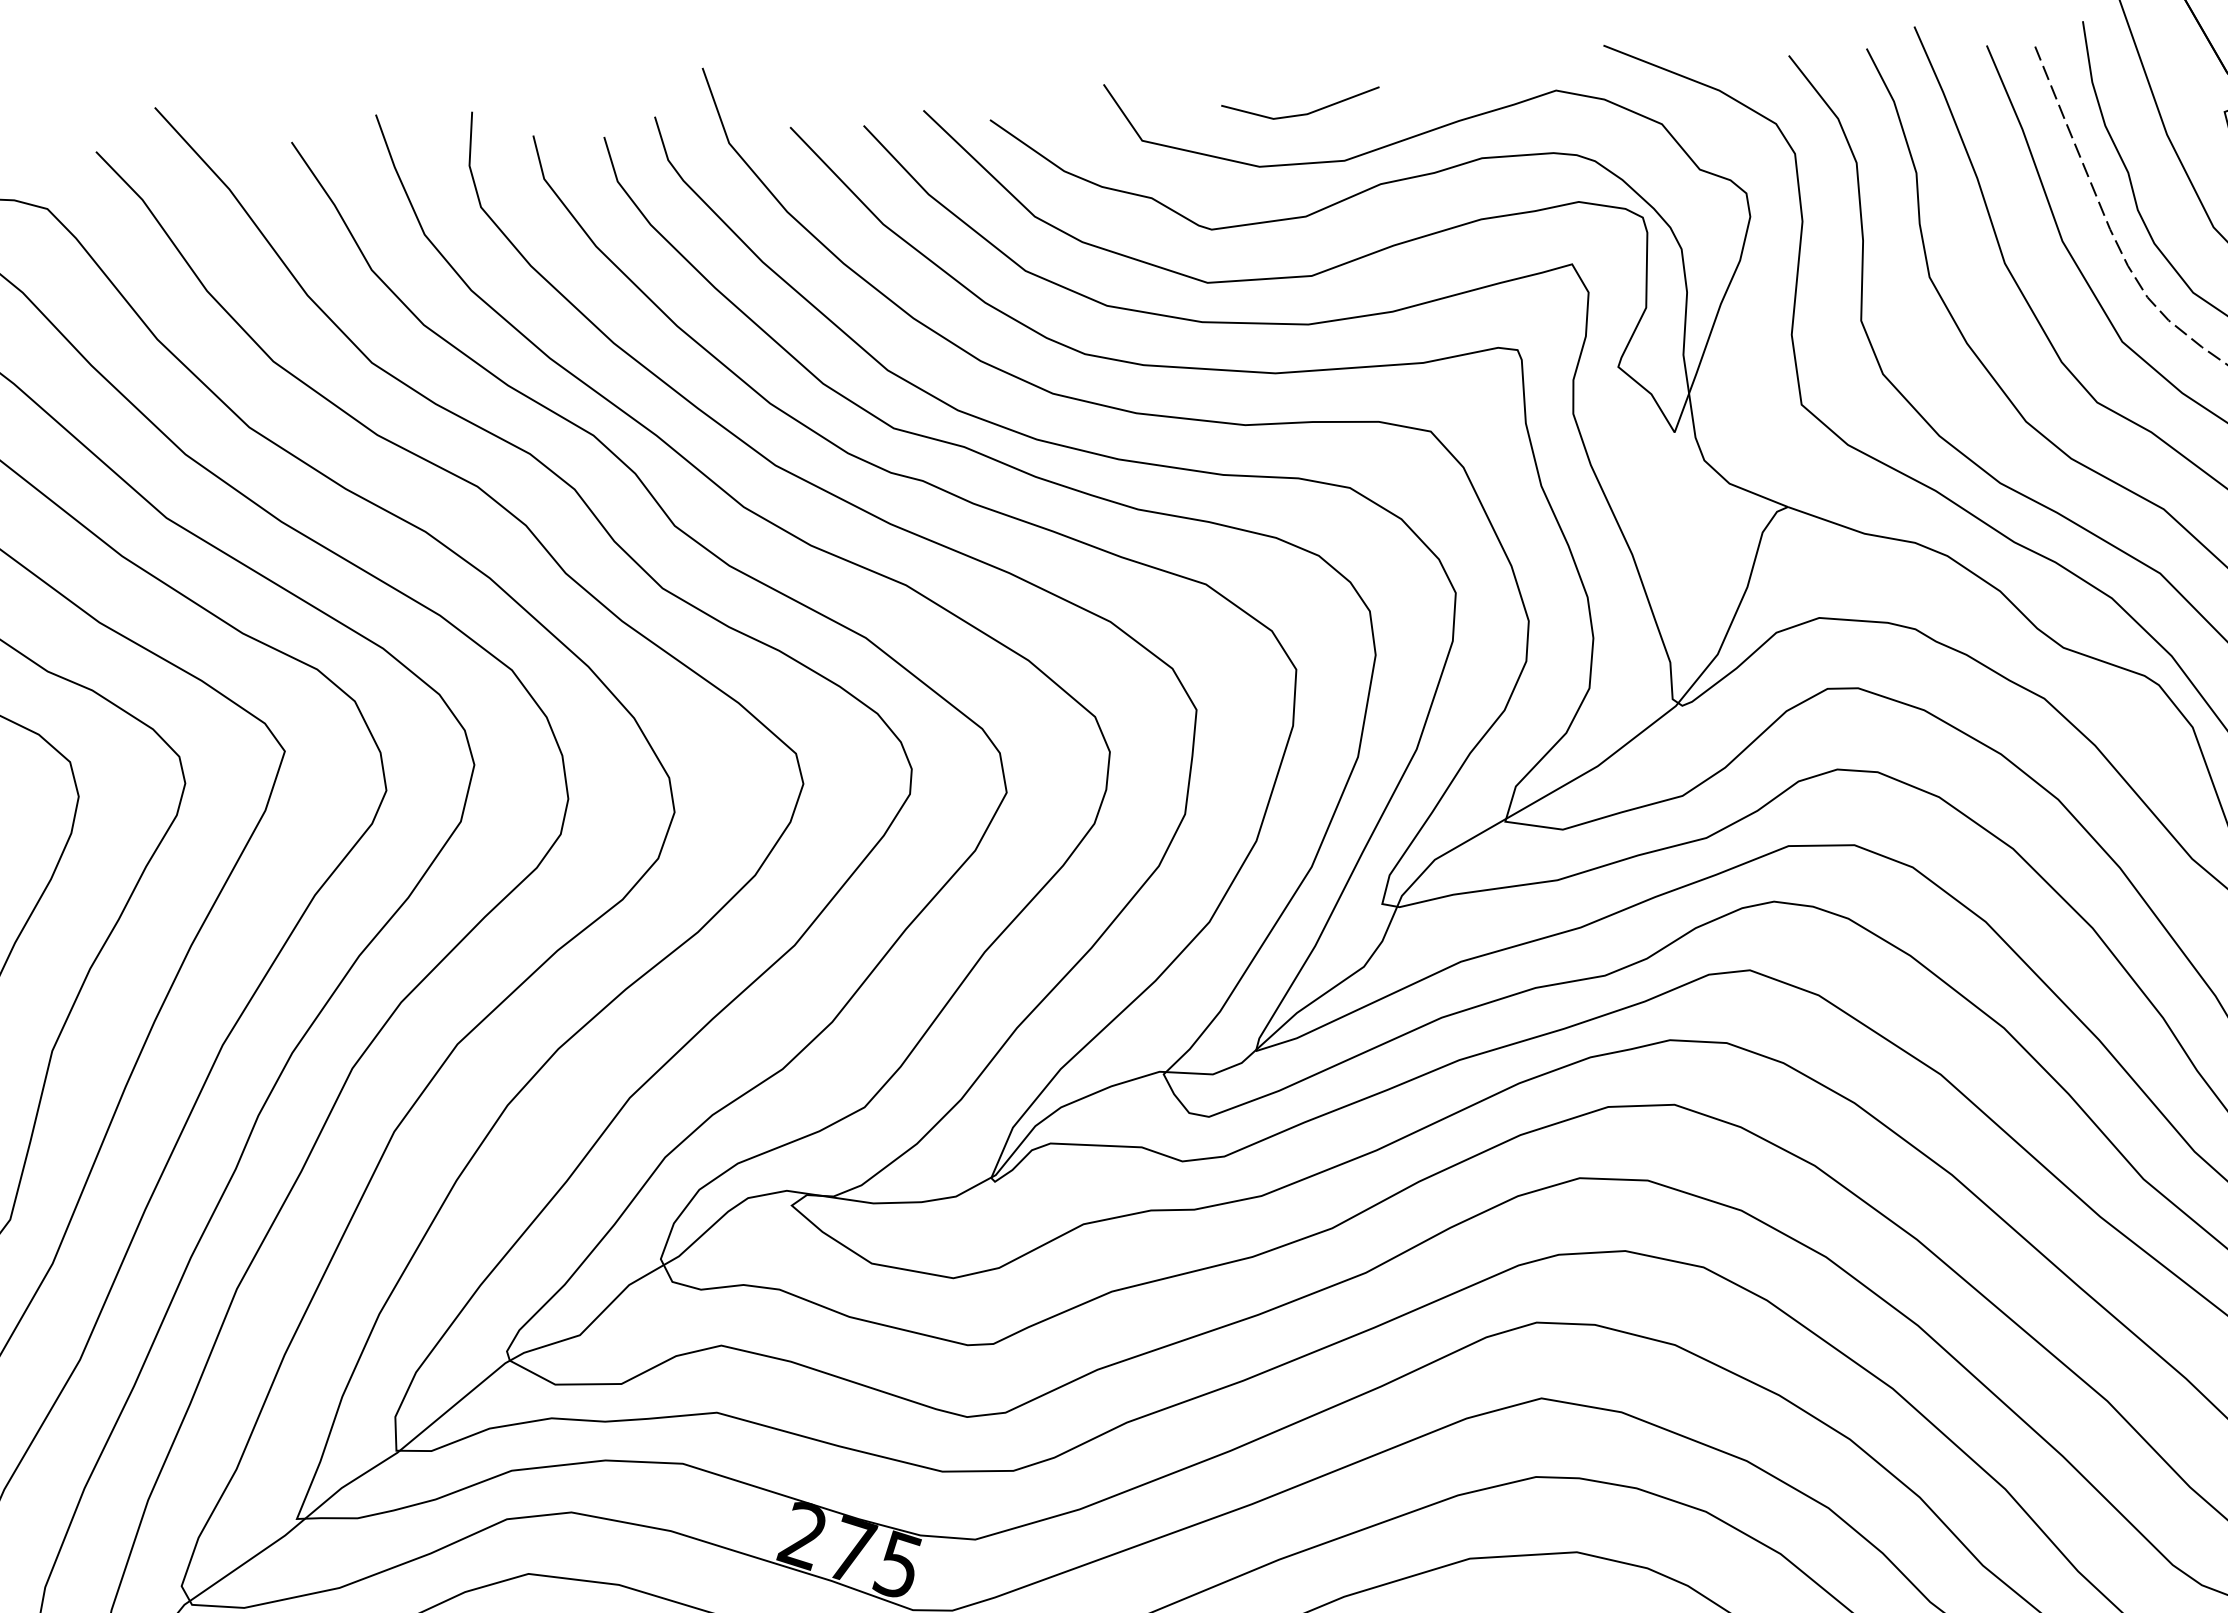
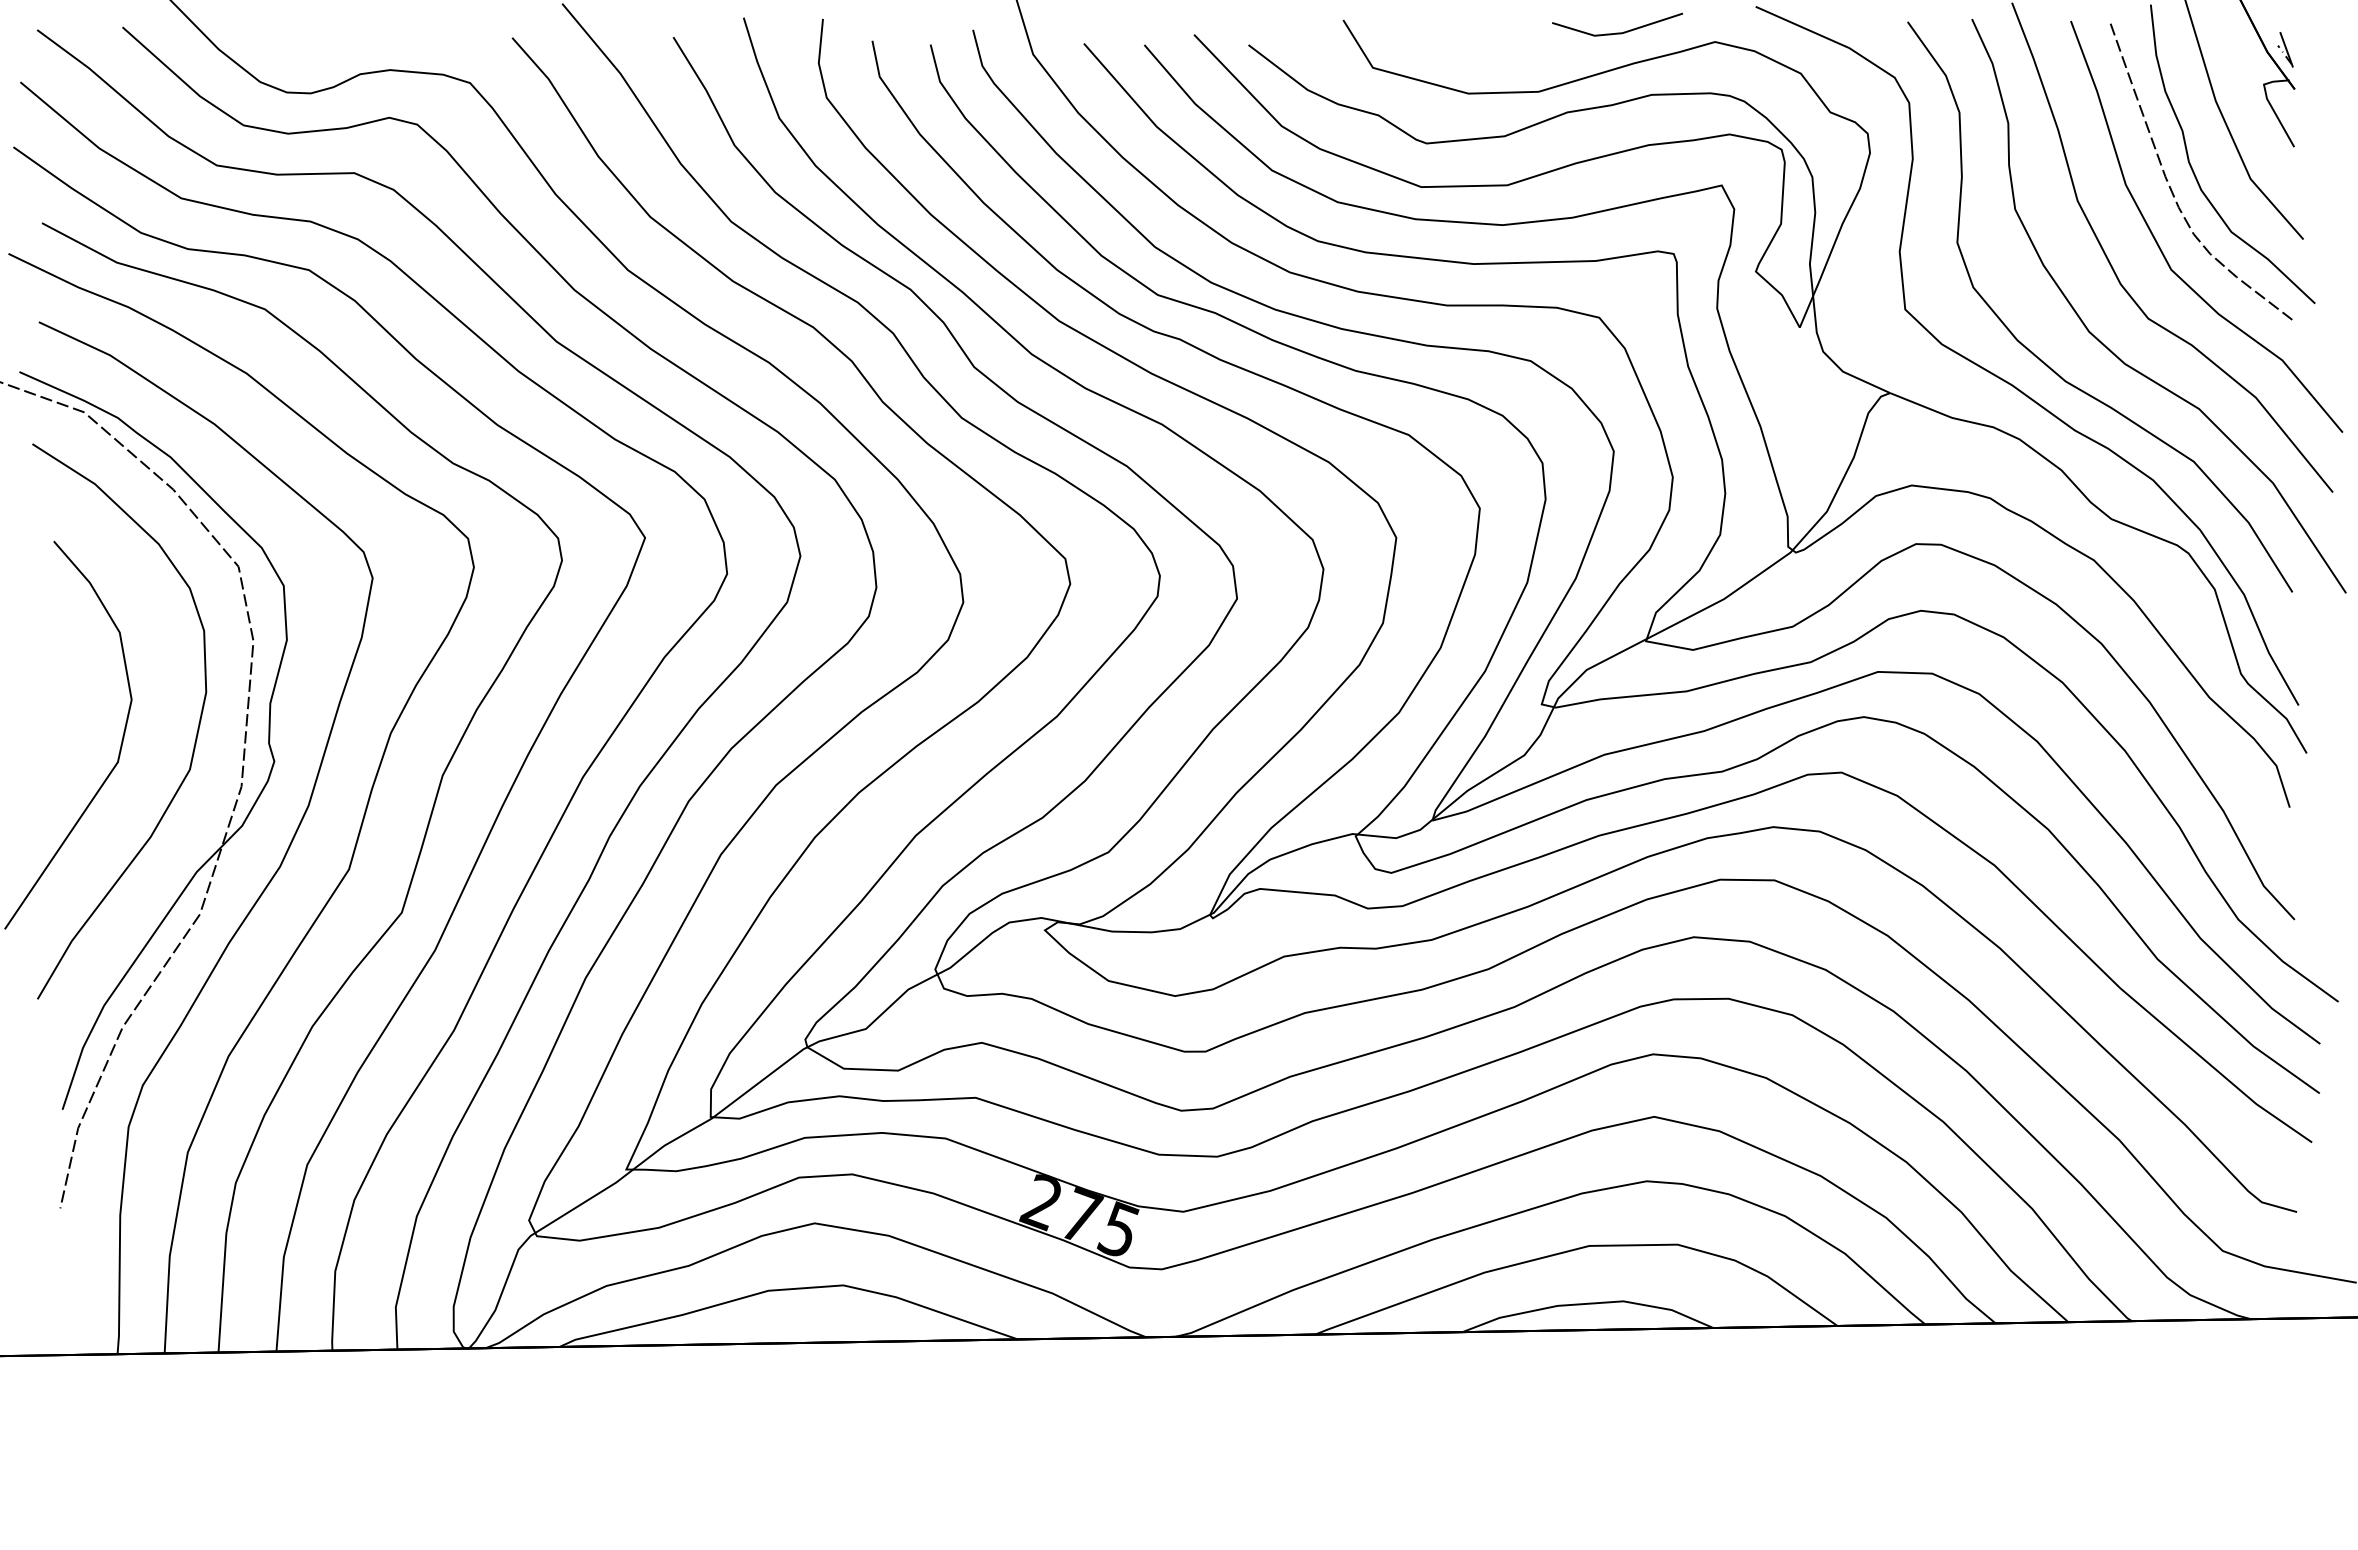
line: (1301, 113) -> (1617, 32), moved

